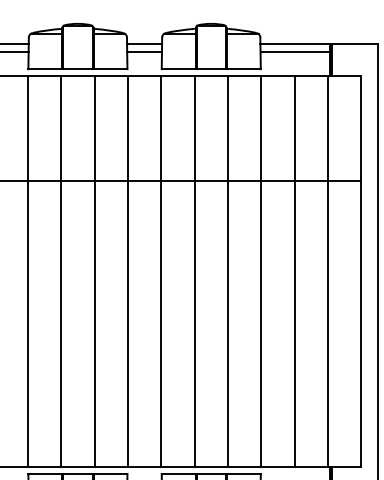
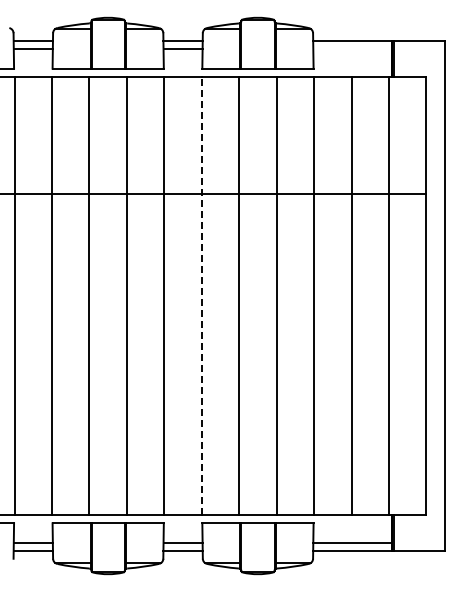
line: (295, 52) -> (352, 49), removed
line: (160, 271) -> (201, 295), solid -> dashed

